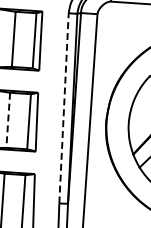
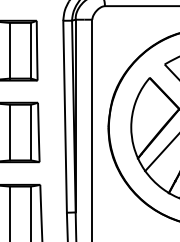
line: (64, 108) -> (65, 116), dashed -> solid
line: (7, 120) -> (9, 132), dashed -> solid

